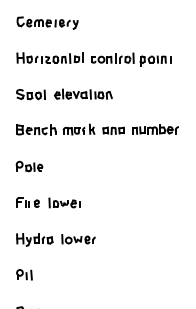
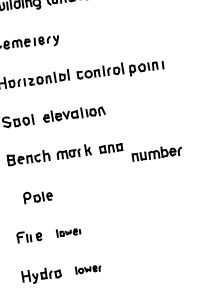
part: (155, 129) -> (157, 153), moved
part: (29, 166) -> (37, 196), moved
part: (64, 202) -> (68, 231), size x0.7
part: (78, 239) -> (88, 269), size x0.7

